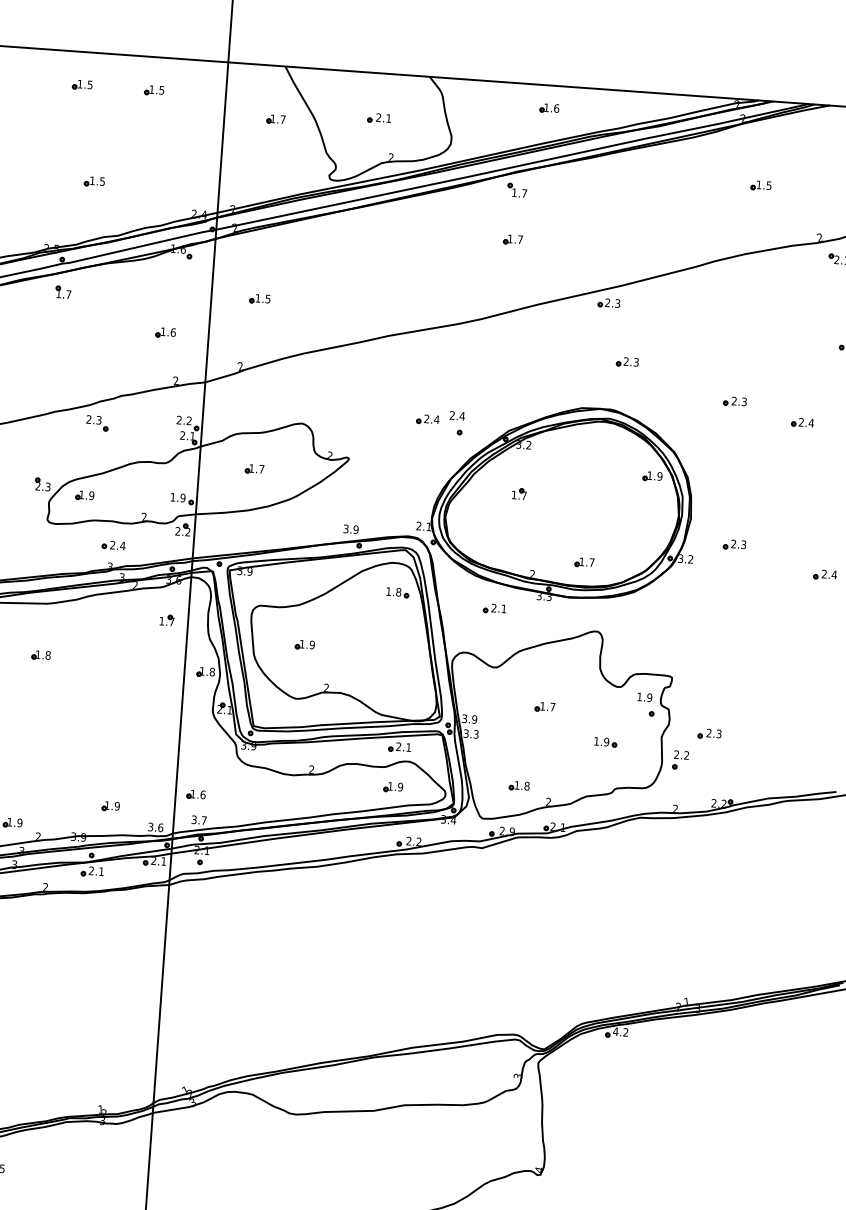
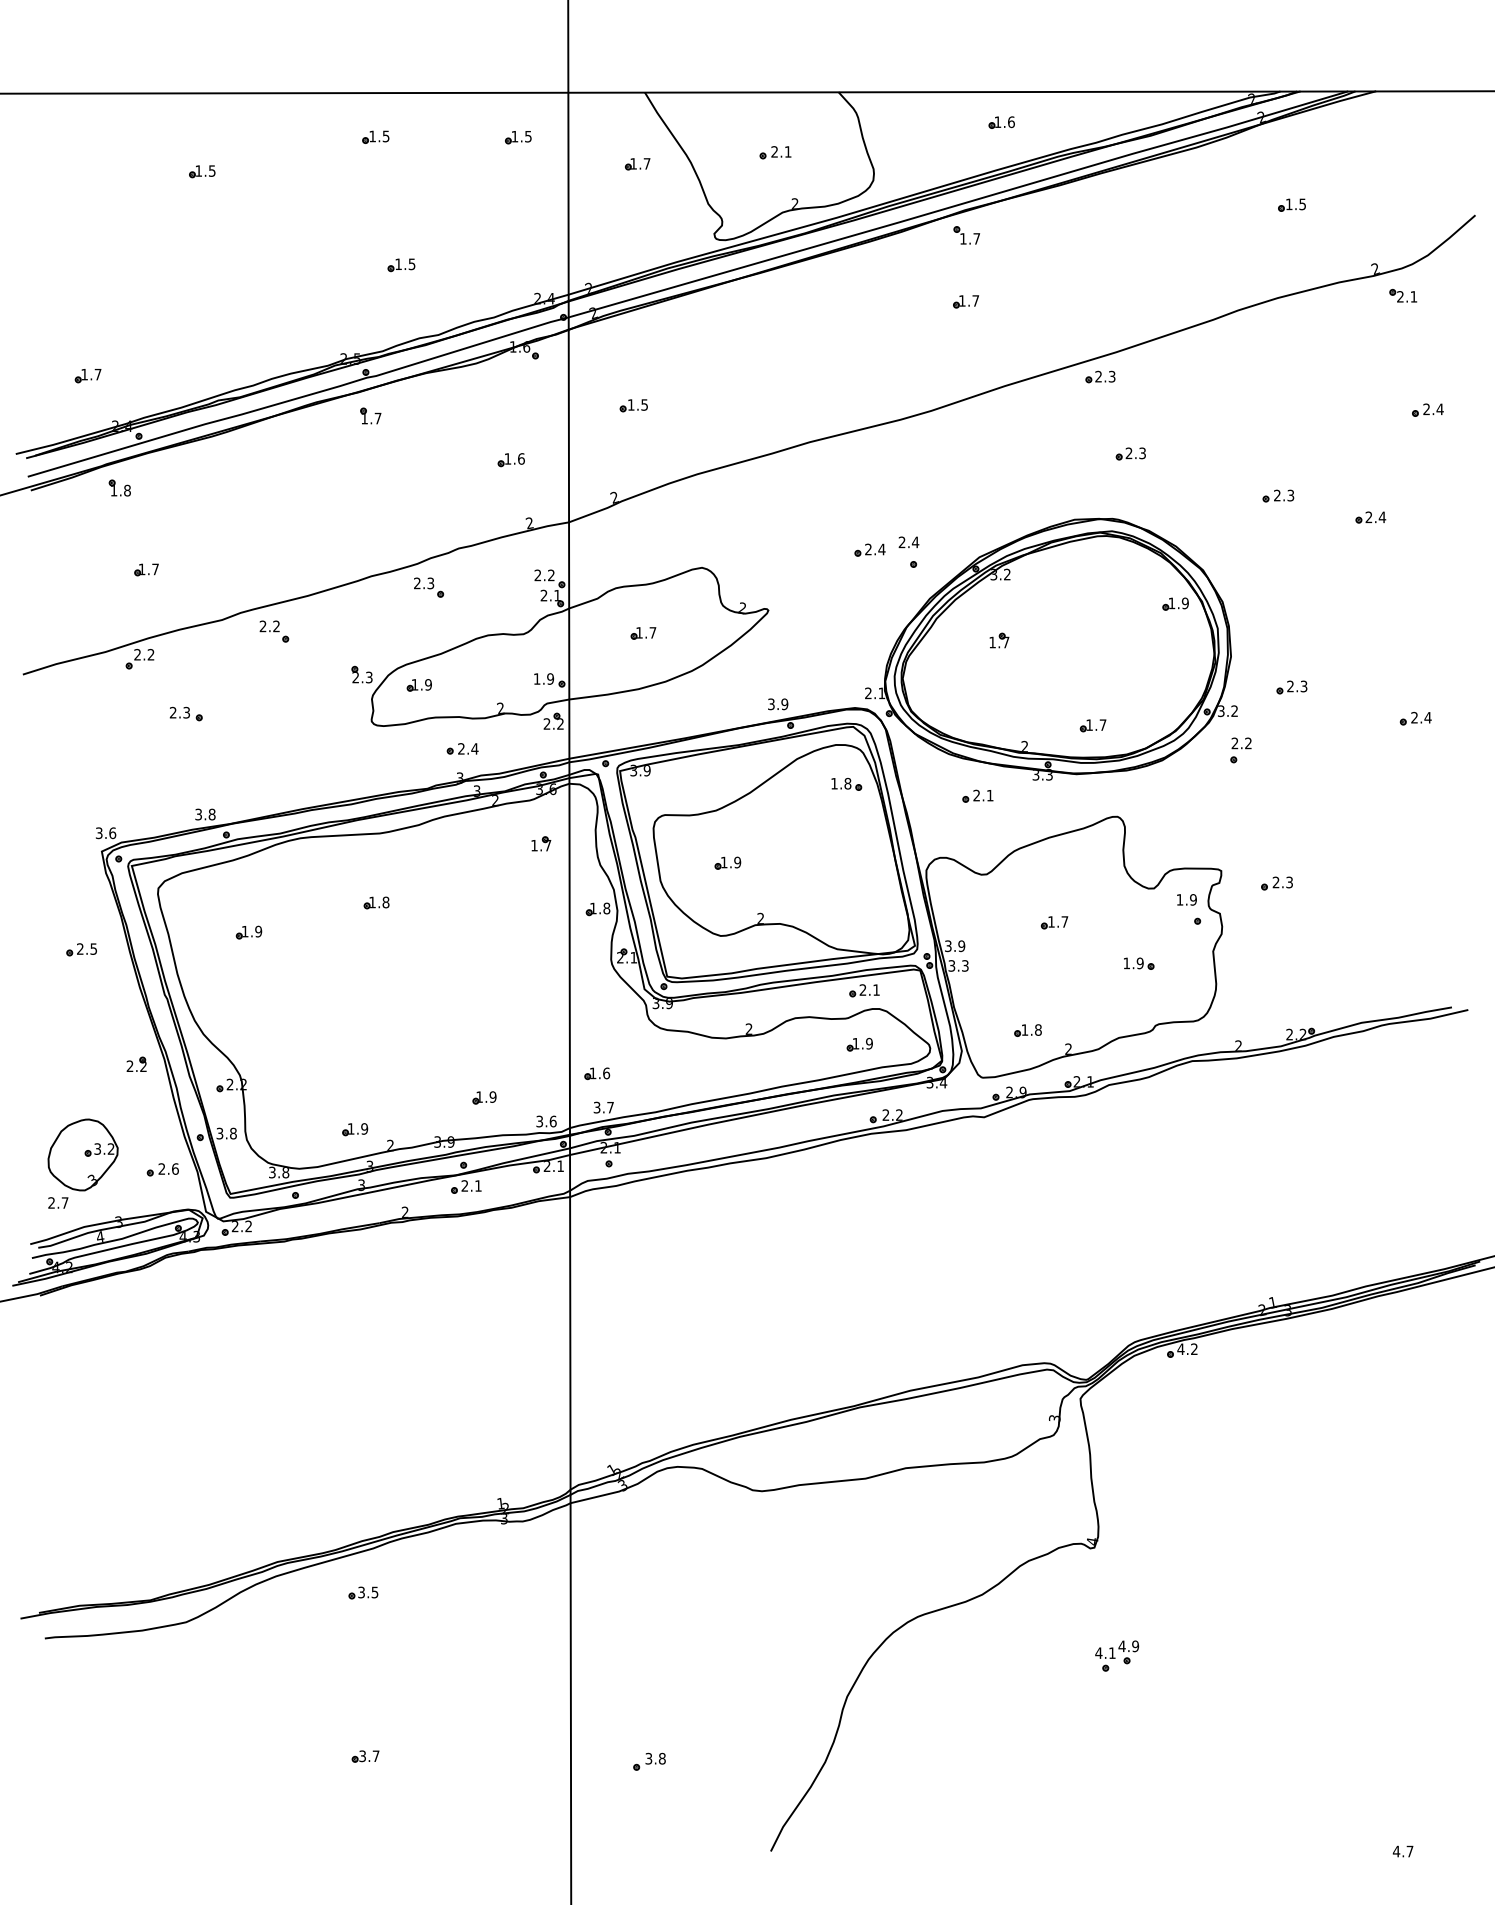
part: (154, 90) -> (518, 137), moved
part: (709, 734) -> (1276, 883), moved
part: (680, 760) -> (1240, 750), moved

